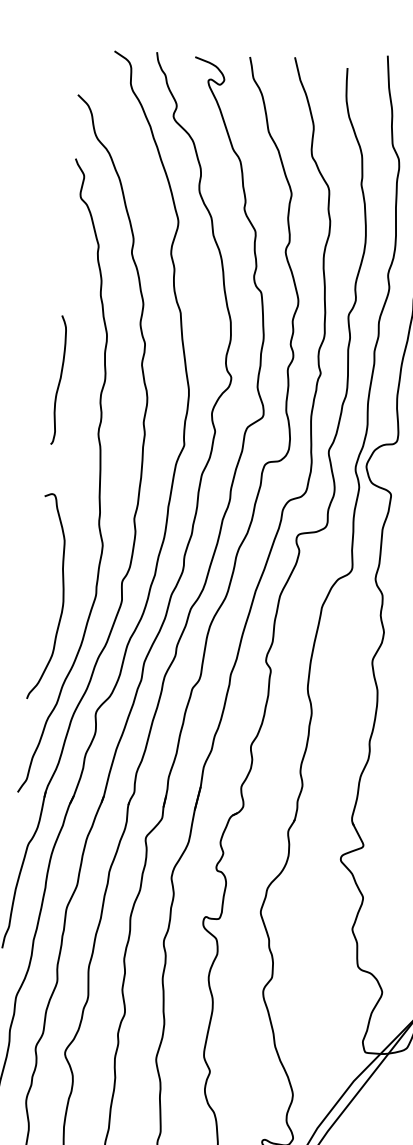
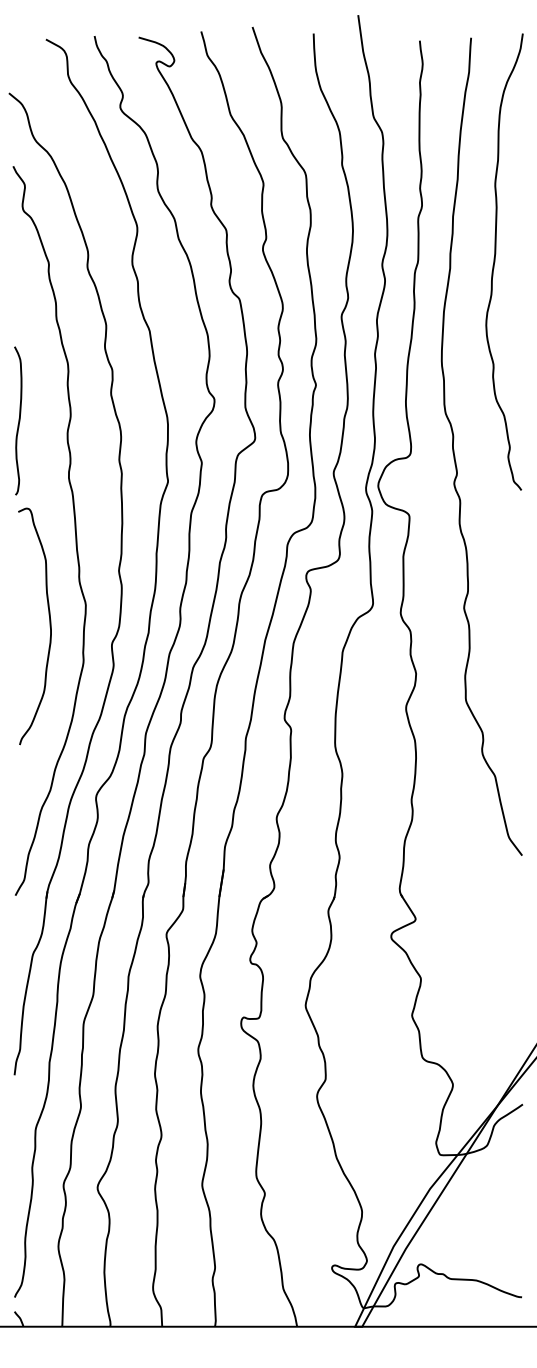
curve: (62, 598) -> (49, 626), moved

